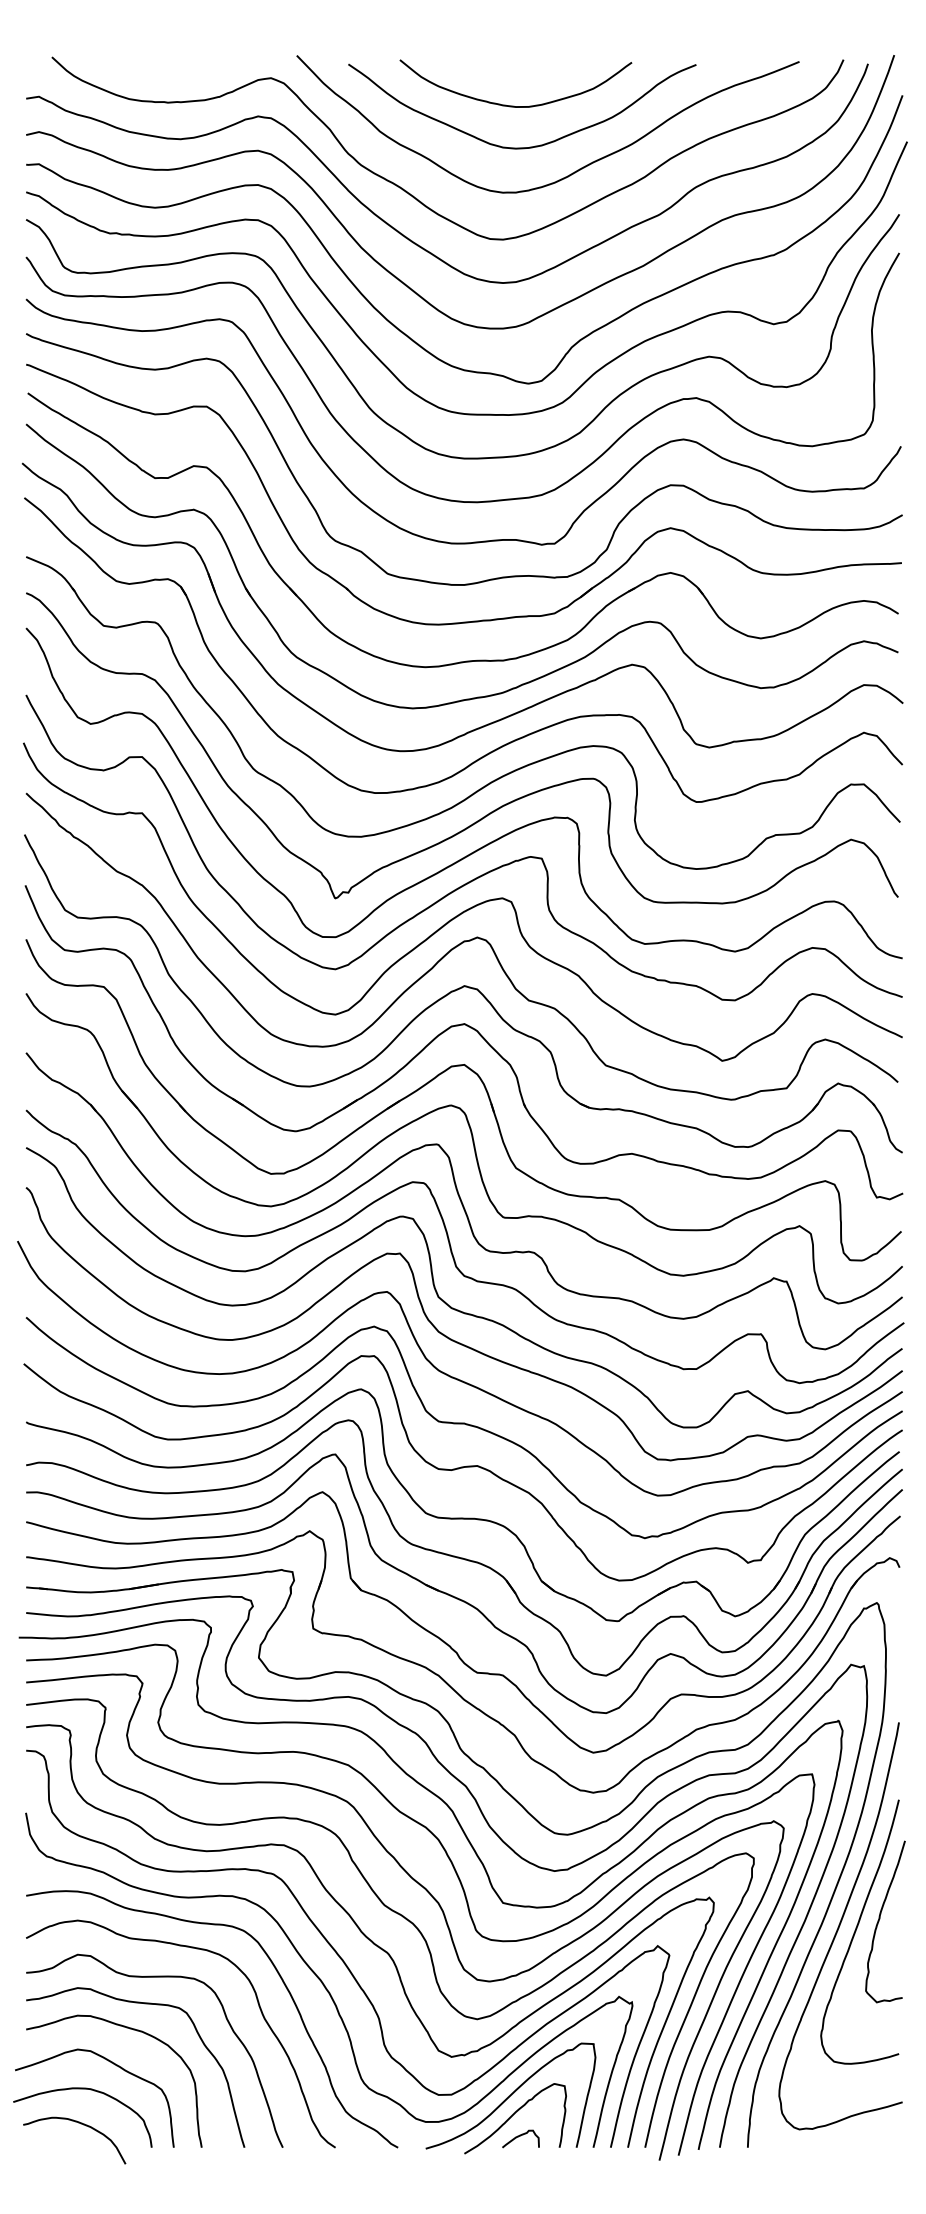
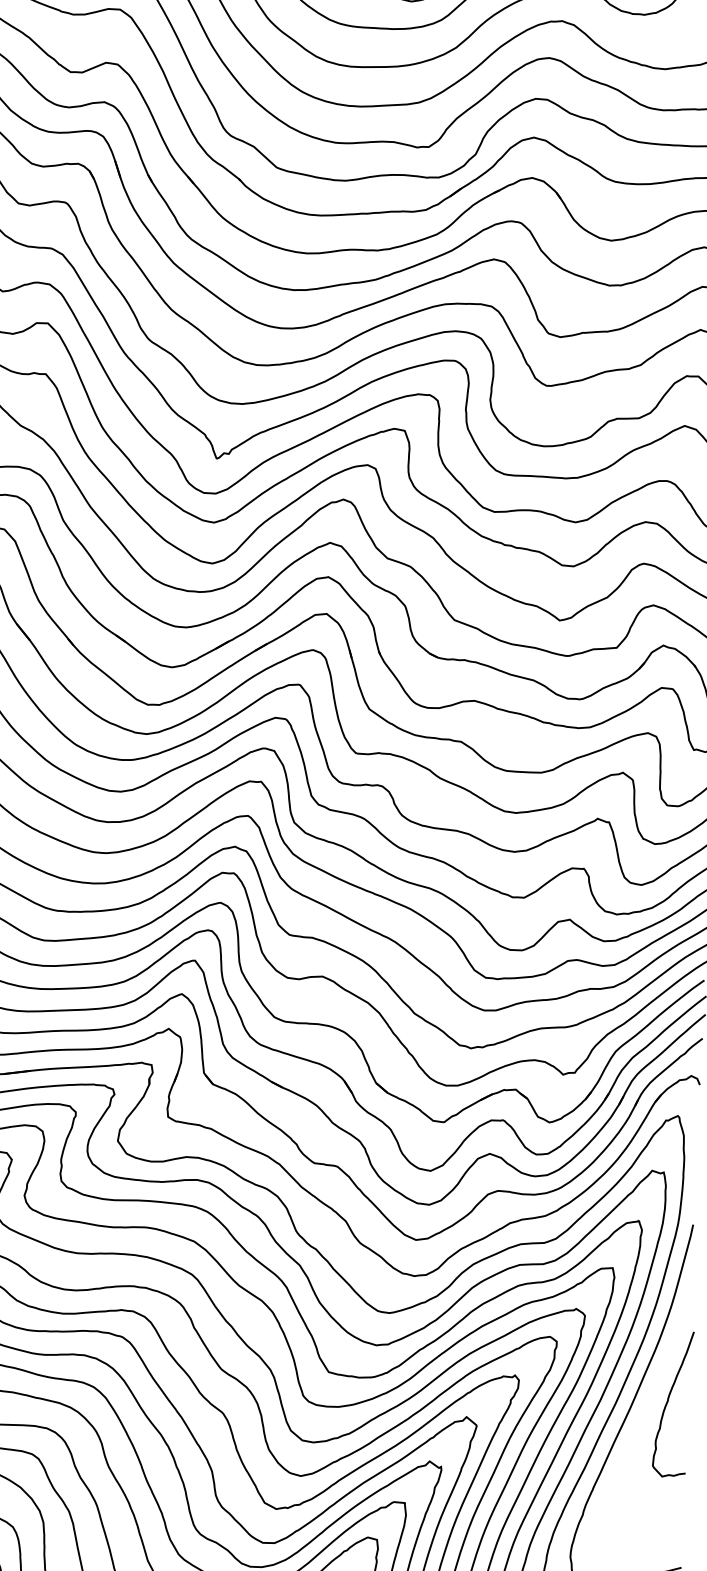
curve: (856, 1931) -> (646, 1411), removed

